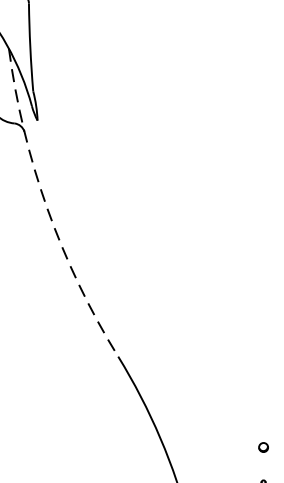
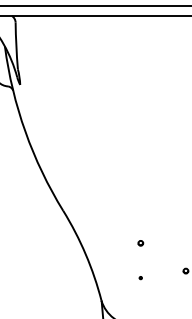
arc: (47, 207) -> (25, 131), dashed -> solid
part: (263, 447) -> (140, 243), moved

